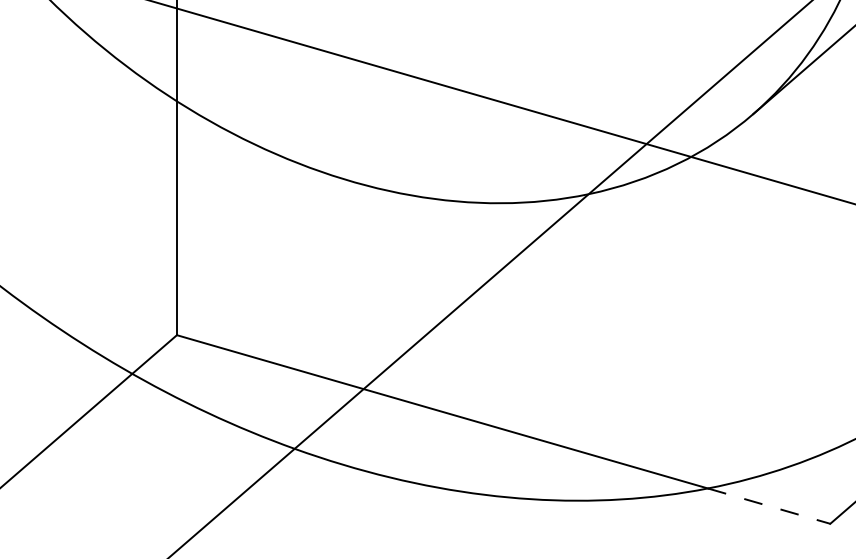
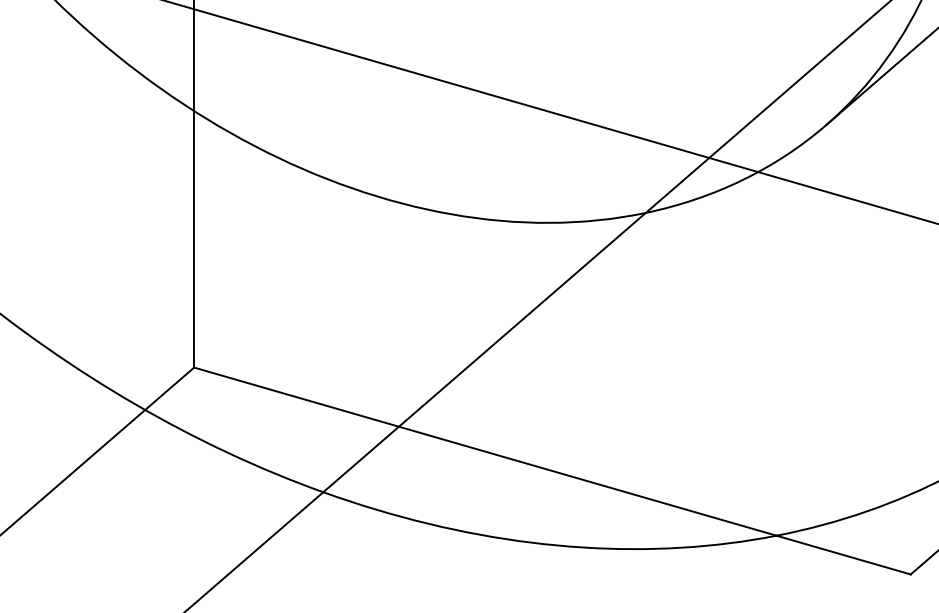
line: (769, 506) -> (844, 555), dashed -> solid

